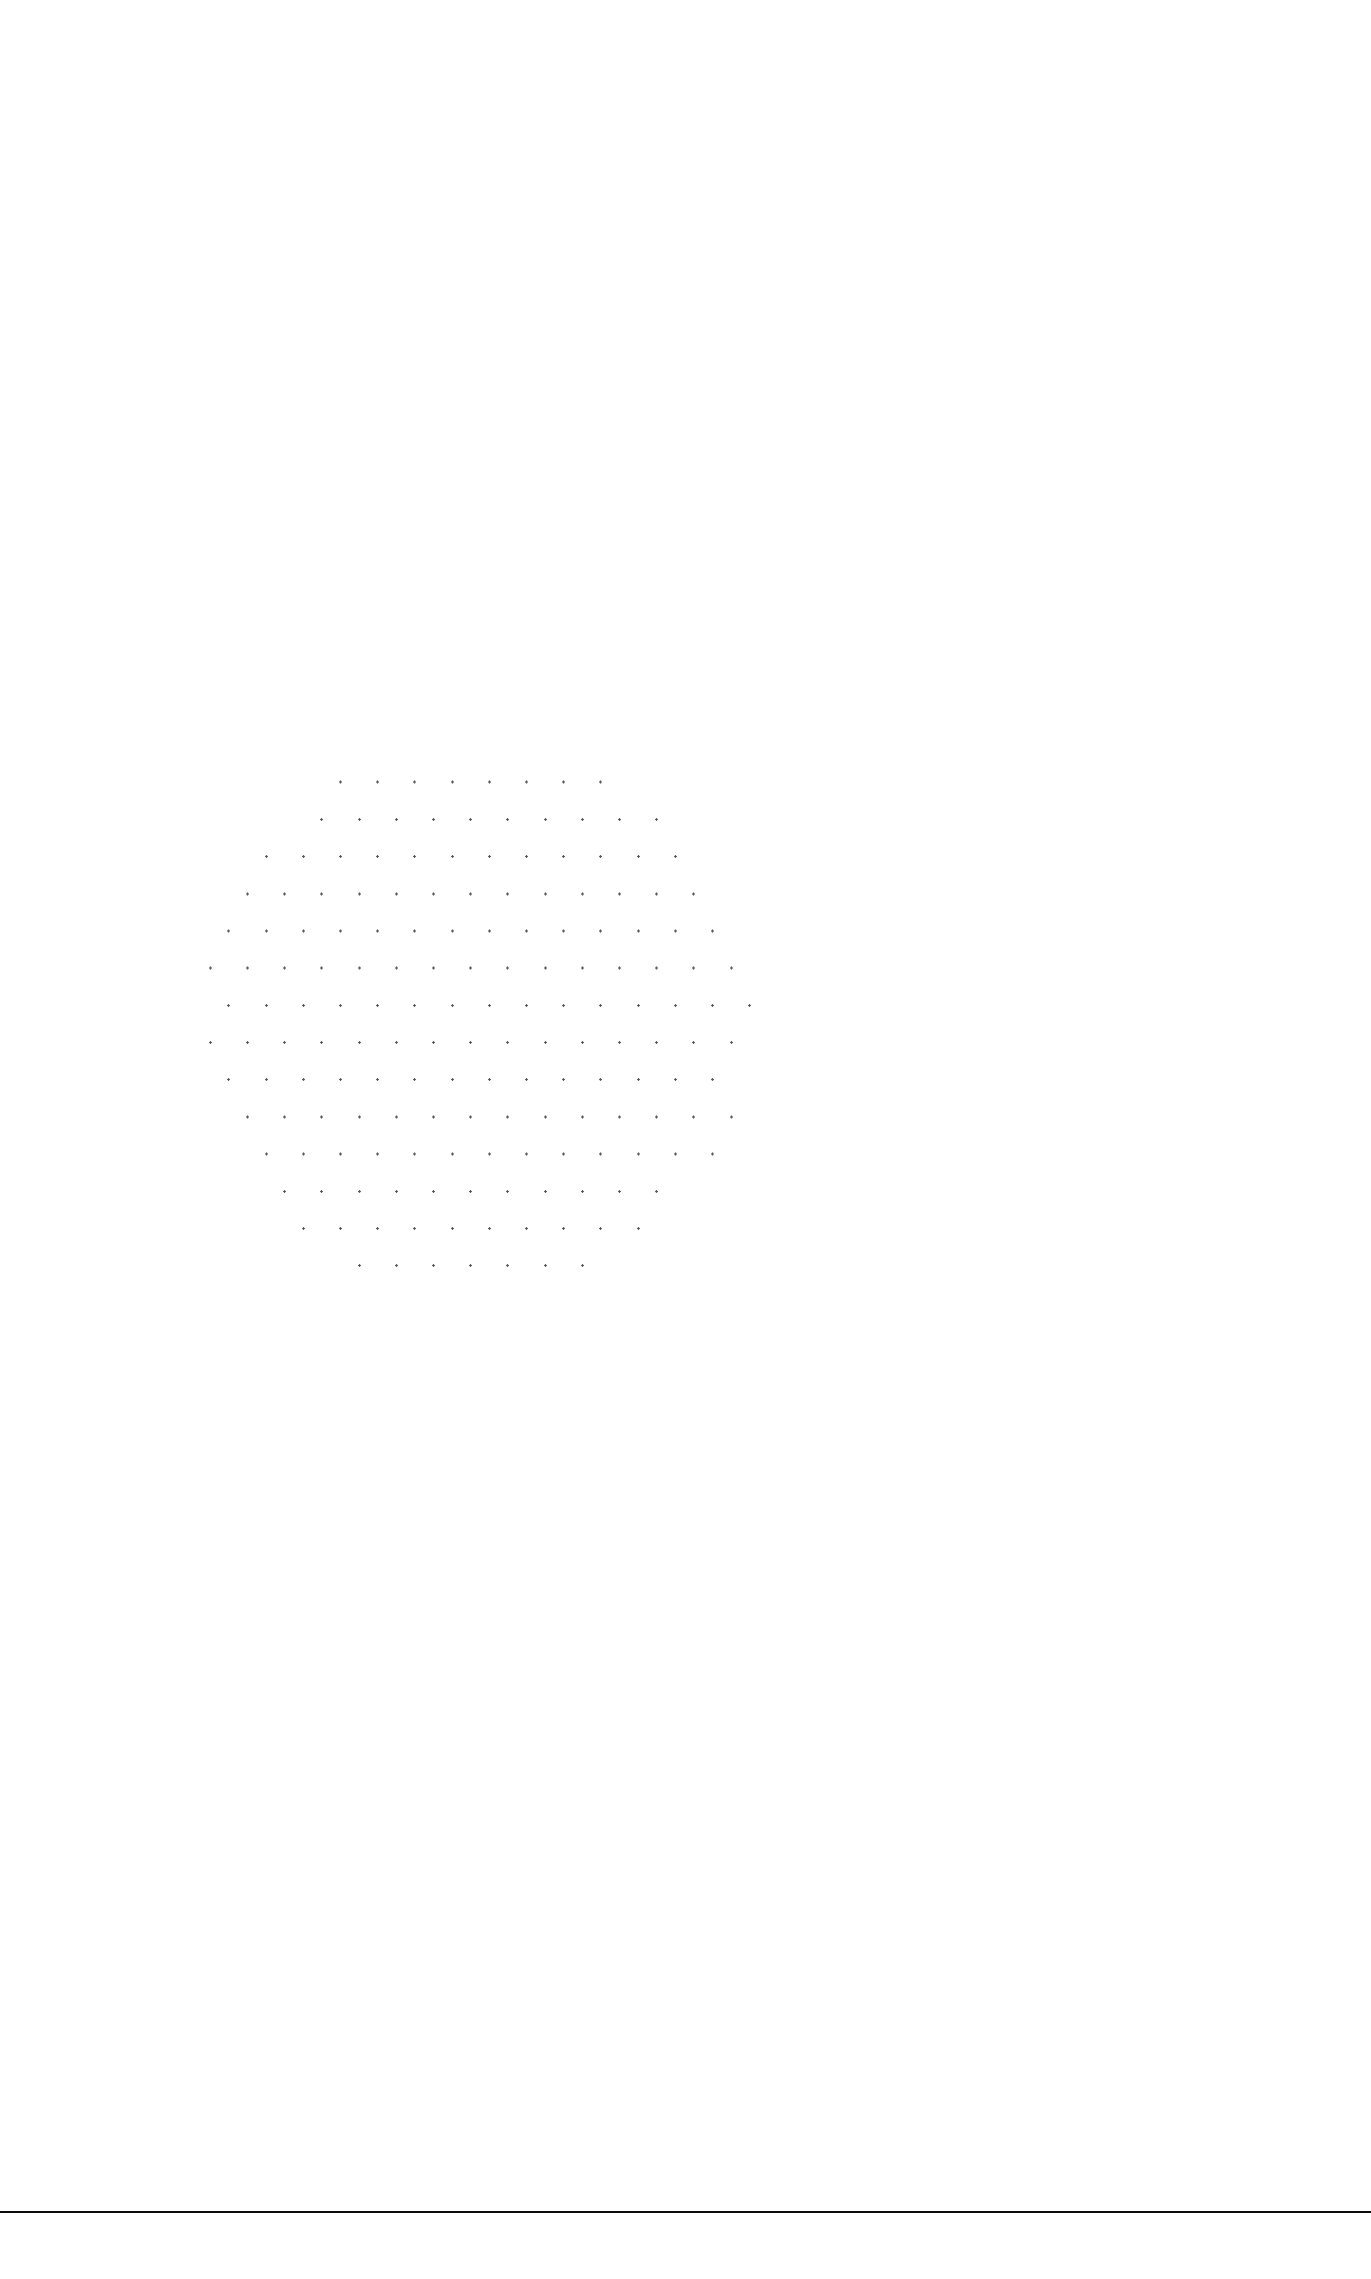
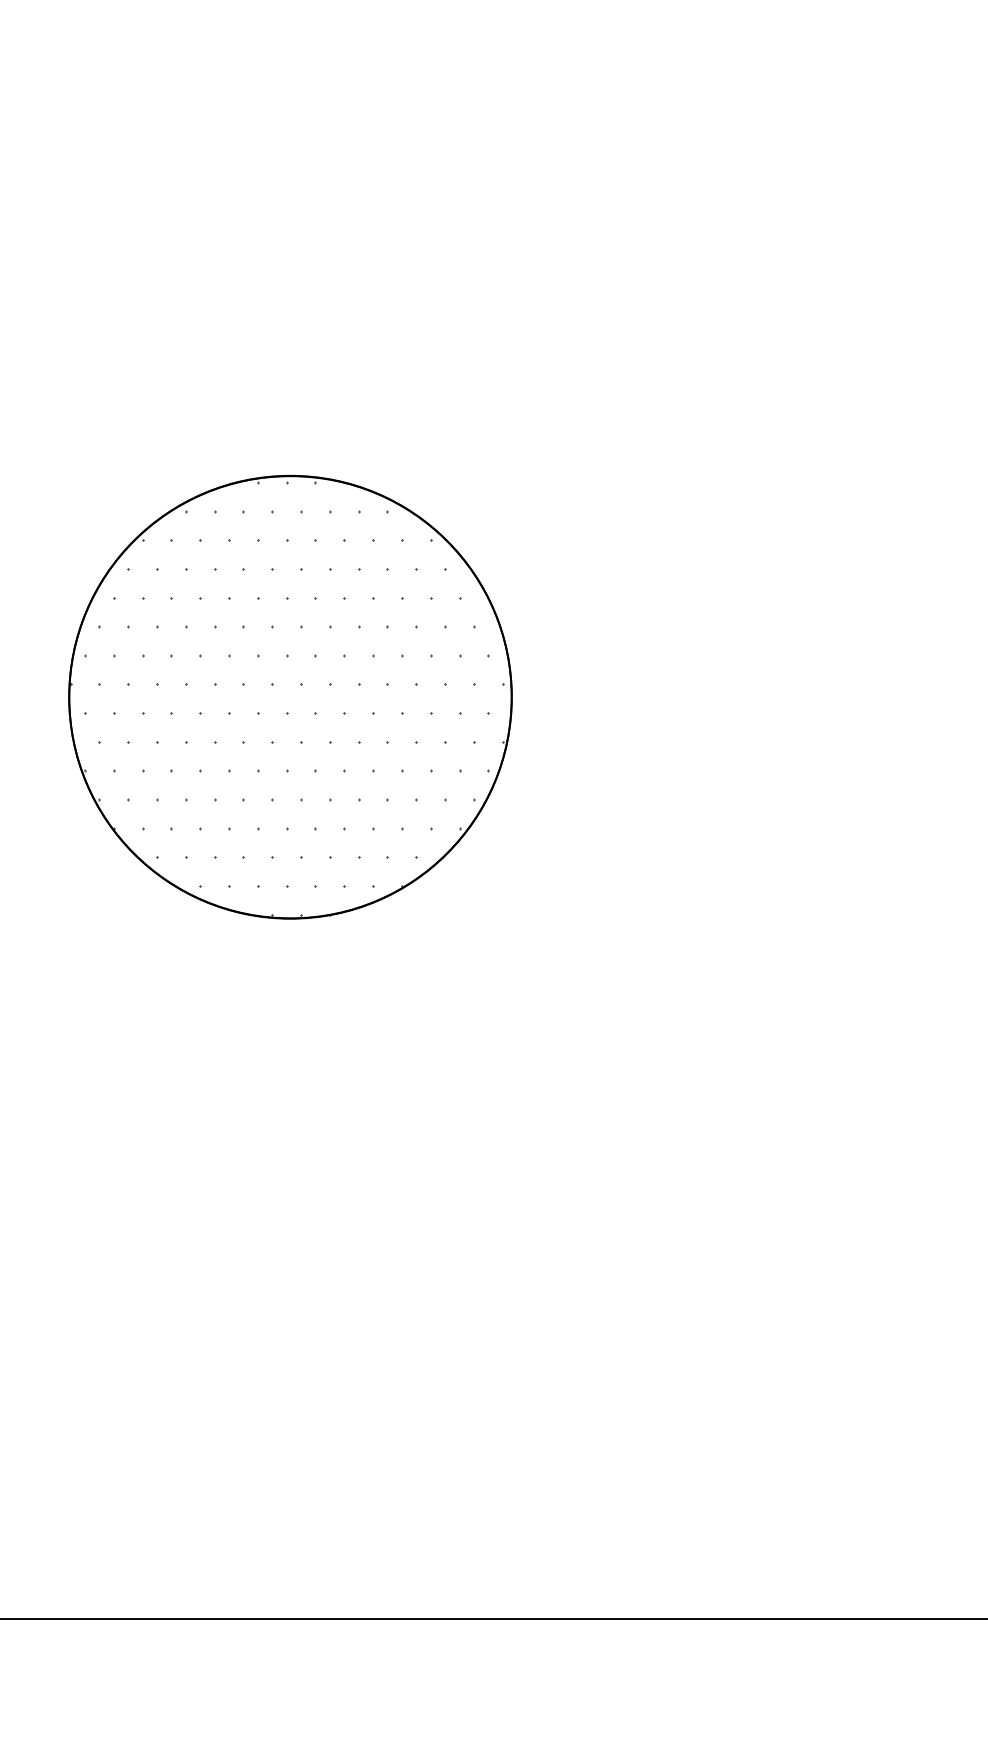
part: (474, 1021) -> (290, 697), added

